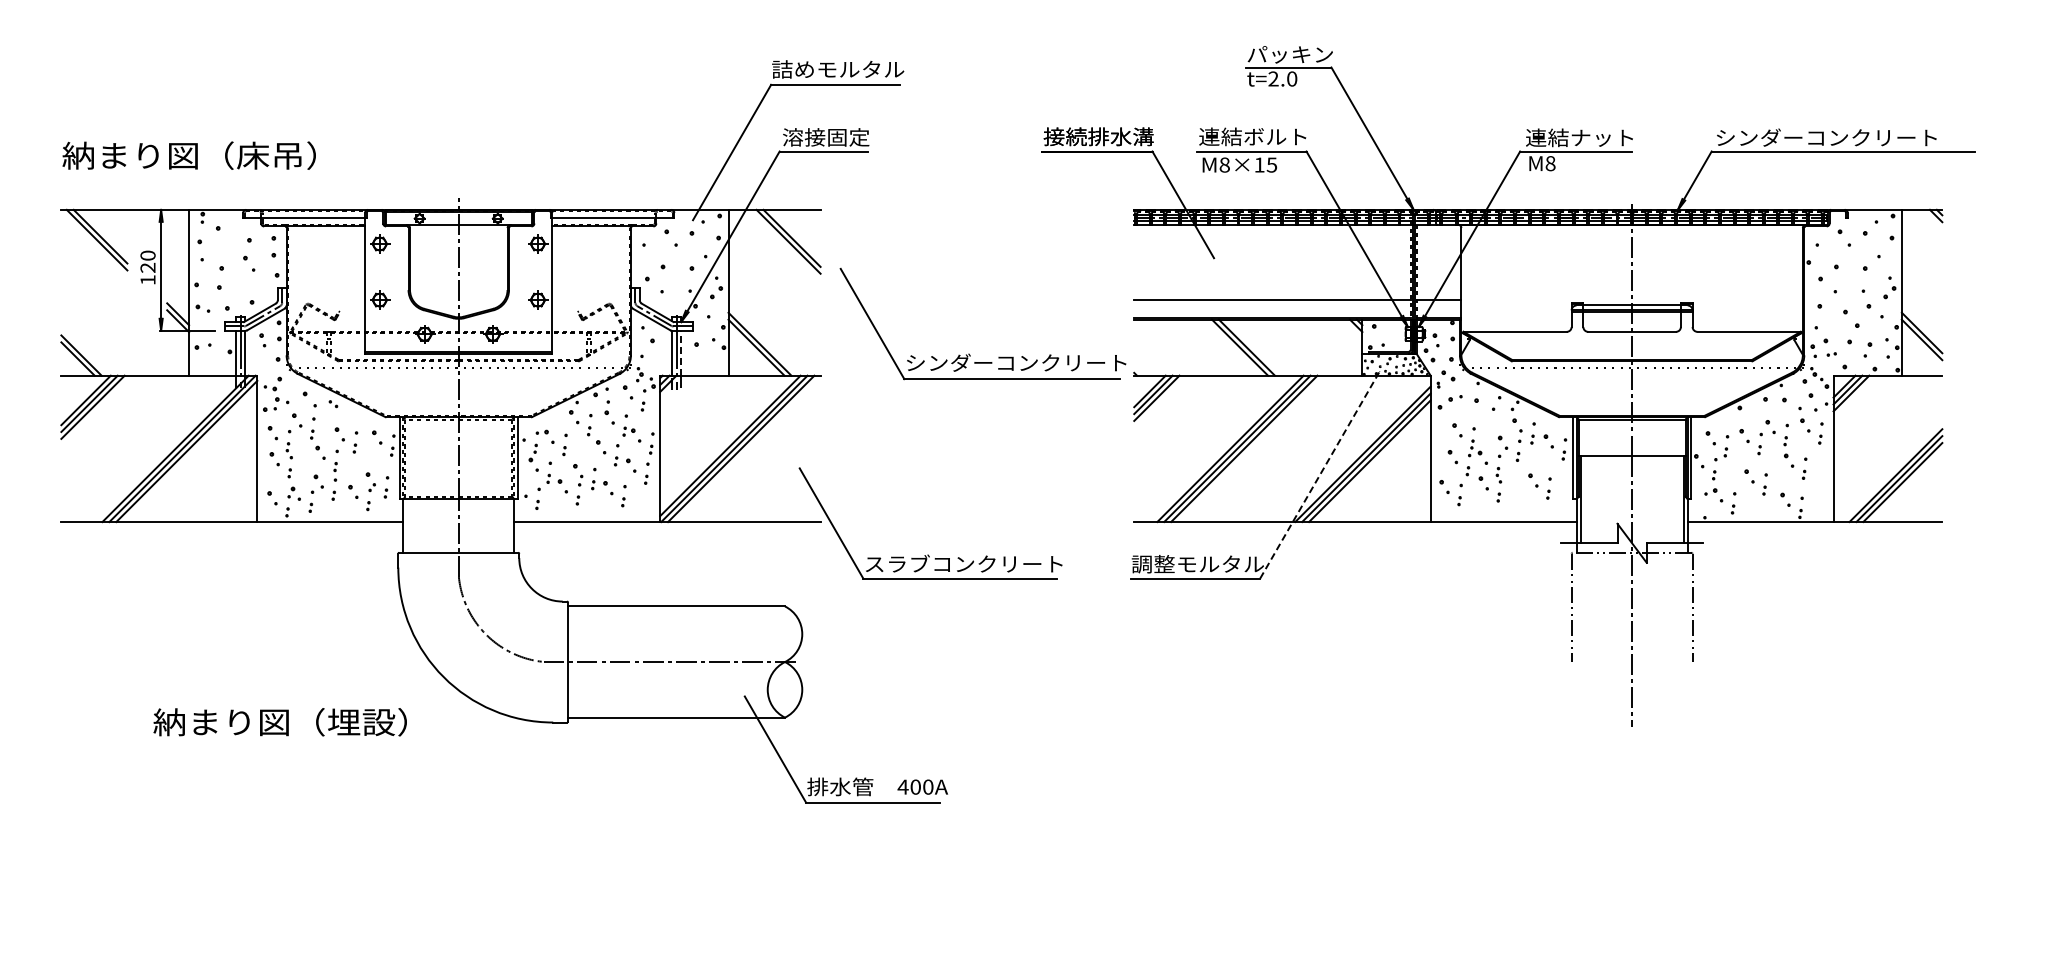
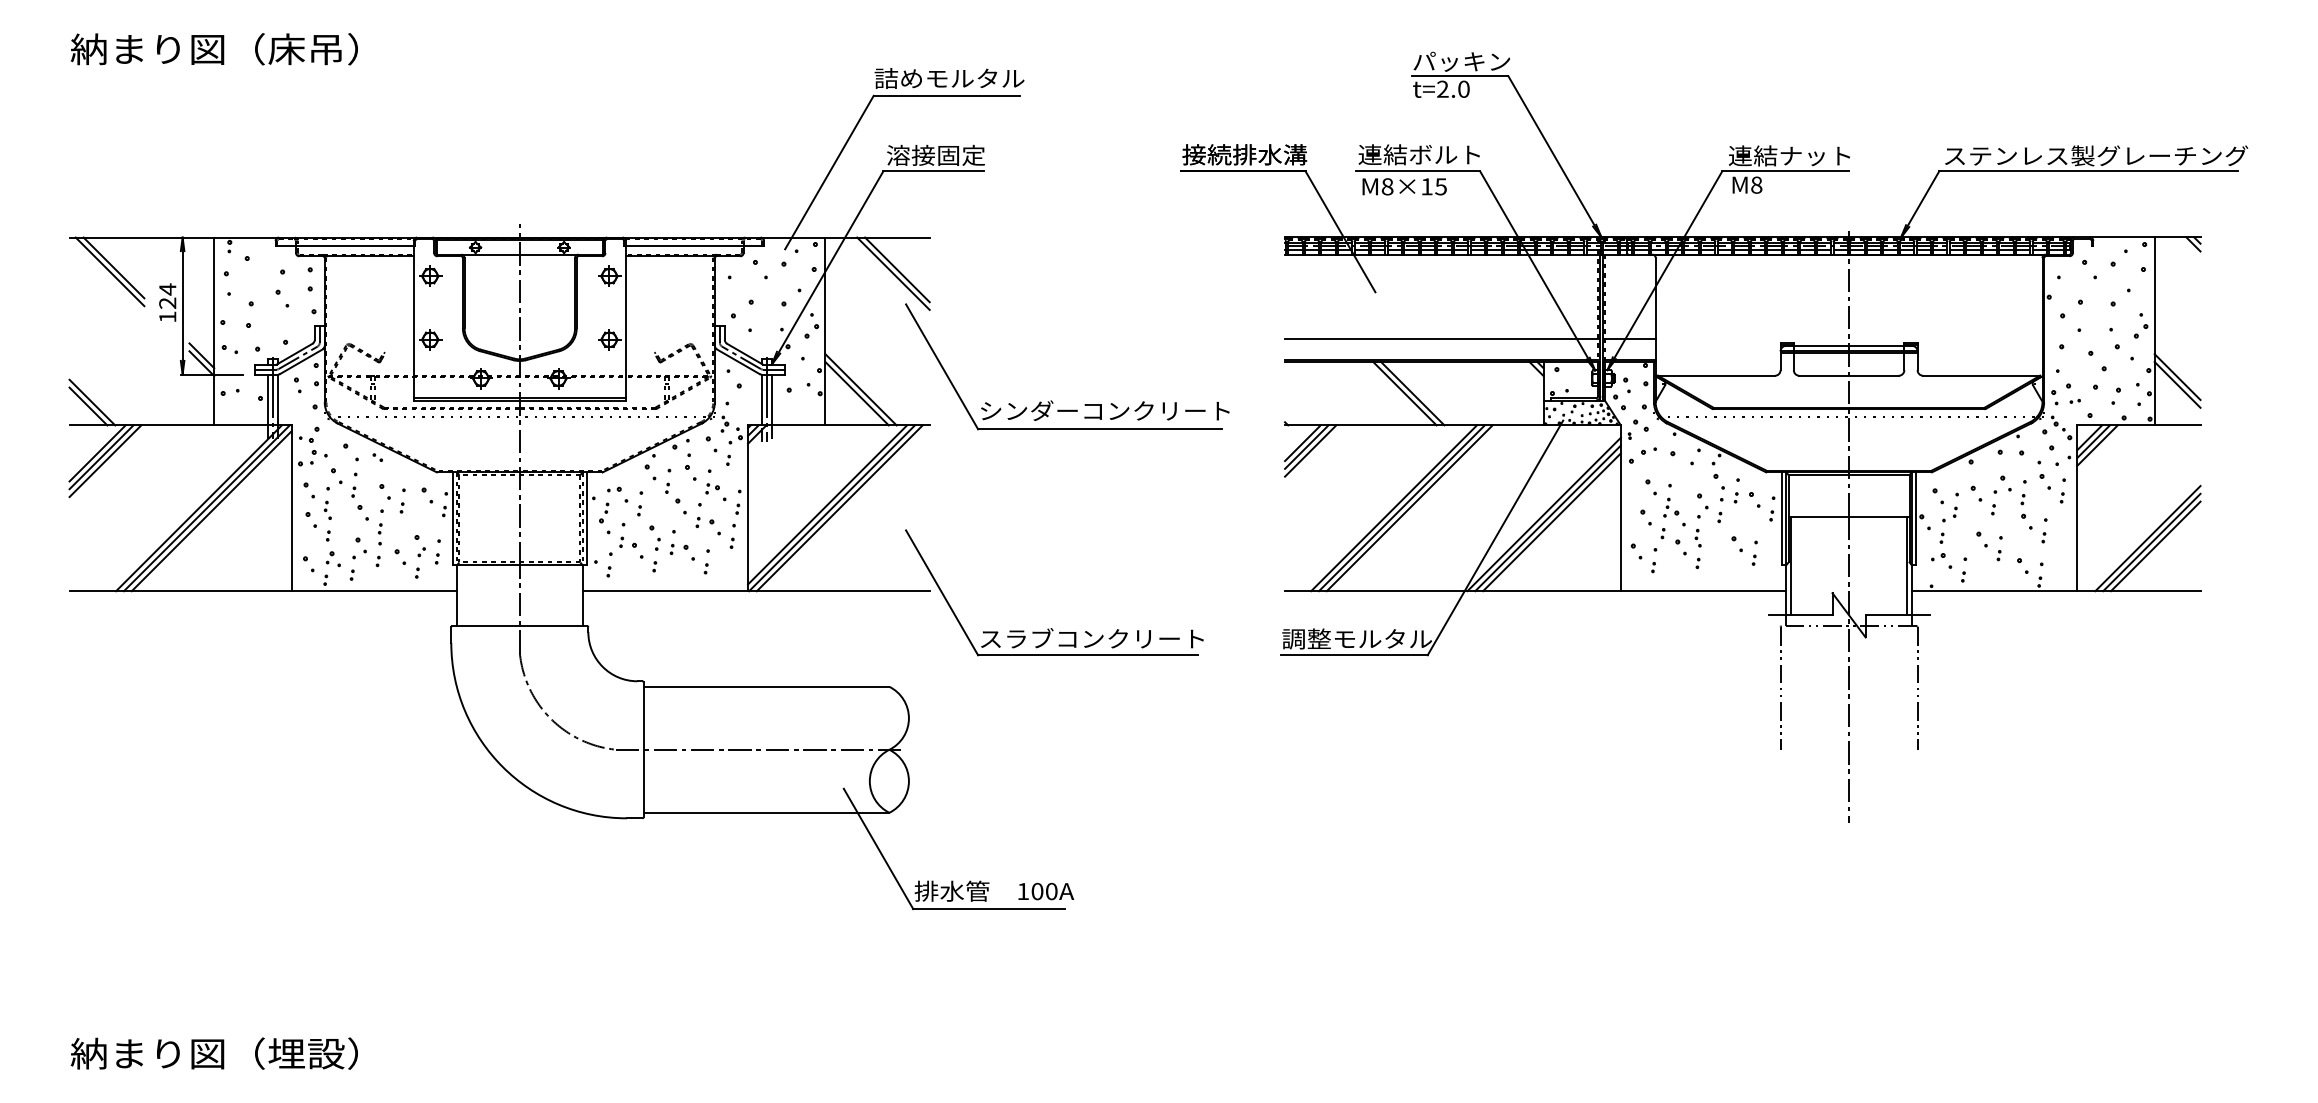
text: (1850, 137) -> (2096, 155), シンダーコンクリート -> ステンレス製グレーチング
text: (188, 155) -> (213, 49), moved
text: (147, 255) -> (167, 289), 120 -> 124
line: (681, 352) -> (772, 399), dashed -> solid
part: (969, 353) -> (1051, 400), moved
line: (1319, 475) -> (1494, 538), dashed -> solid
text: (279, 722) -> (213, 1053), moved
text: (902, 786) -> (1022, 890), 400A -> 100A

